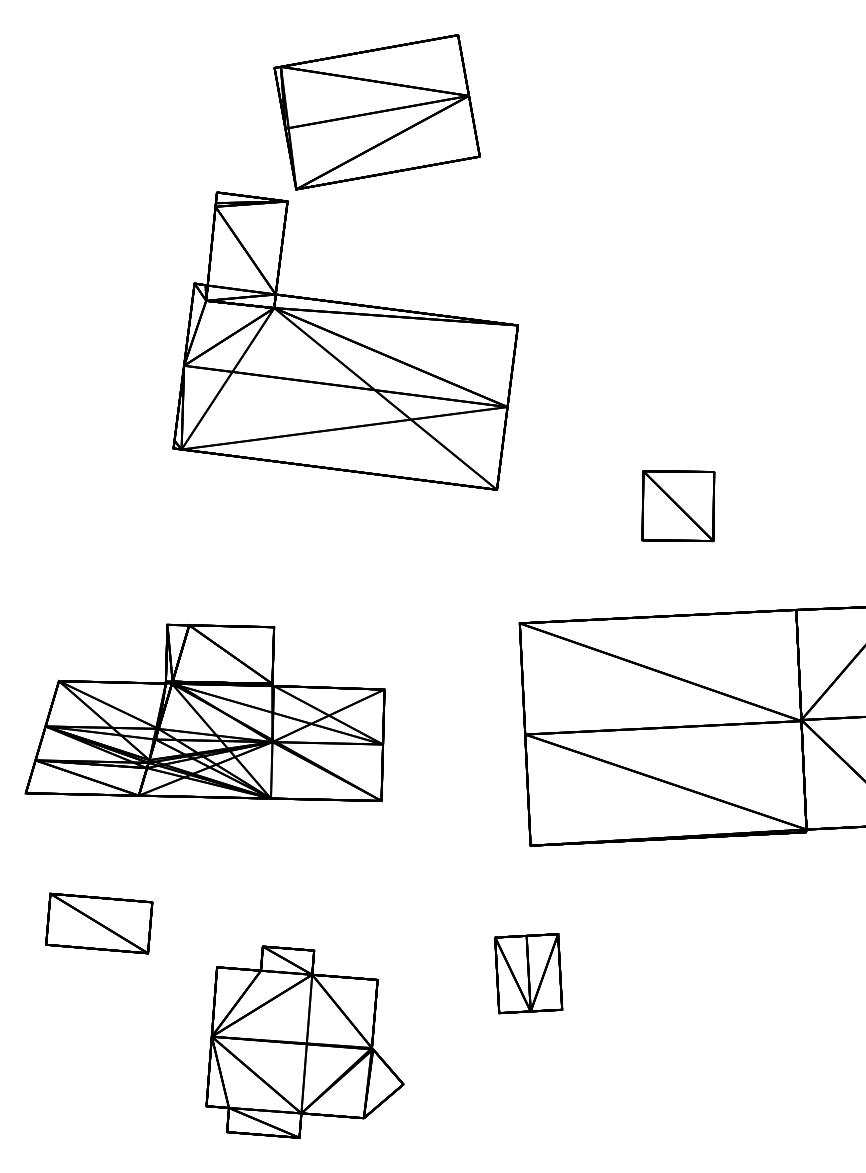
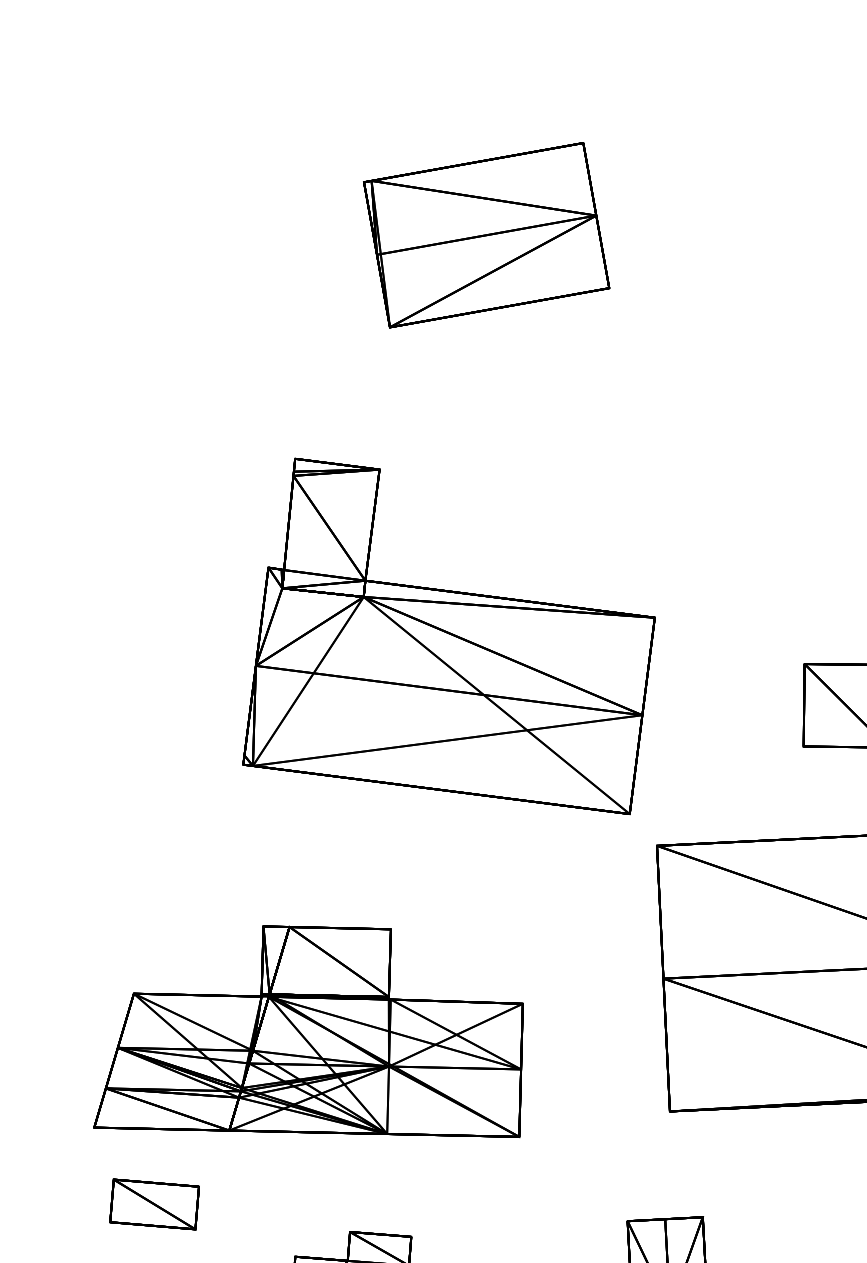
part: (345, 340) -> (448, 635), moved
part: (204, 712) -> (307, 1031), moved
part: (99, 923) -> (154, 1204), size x0.7

